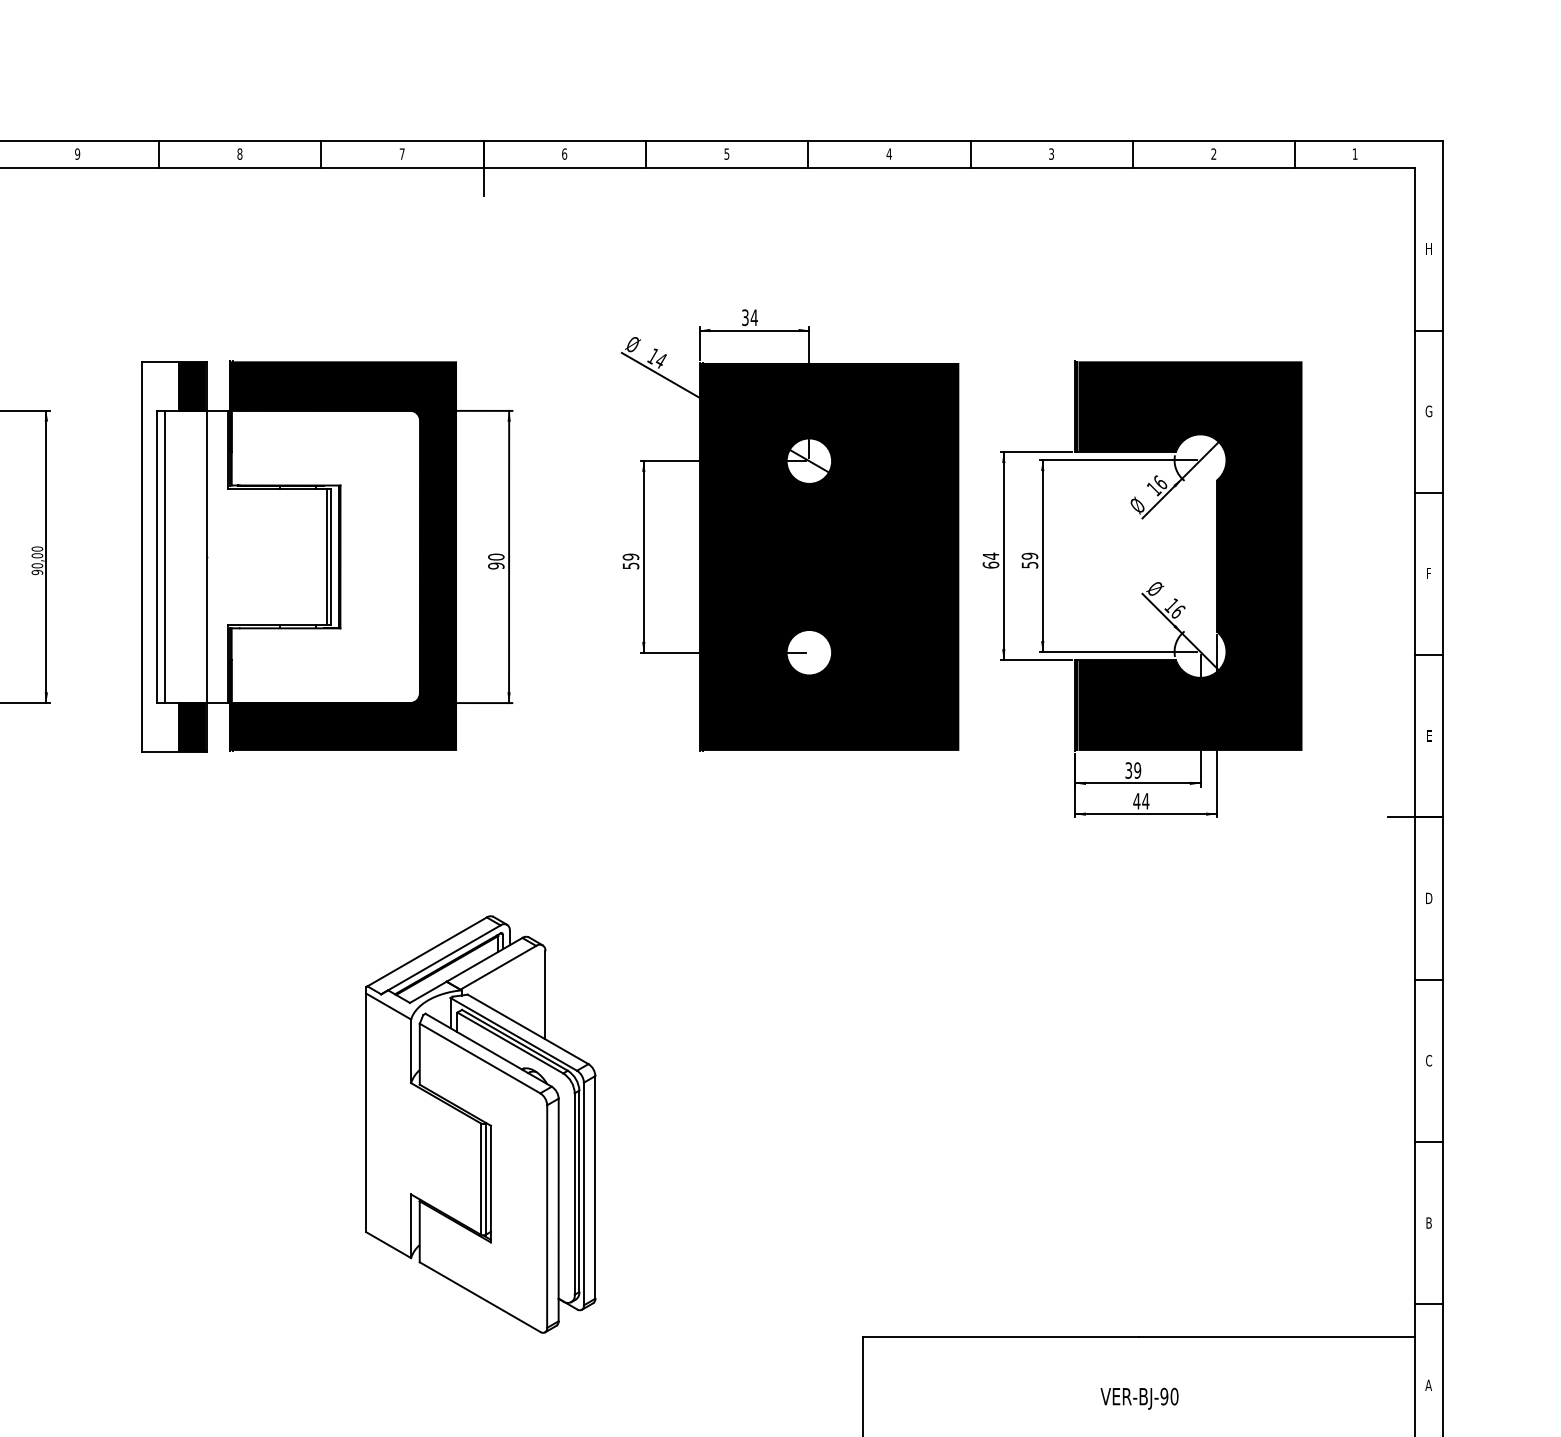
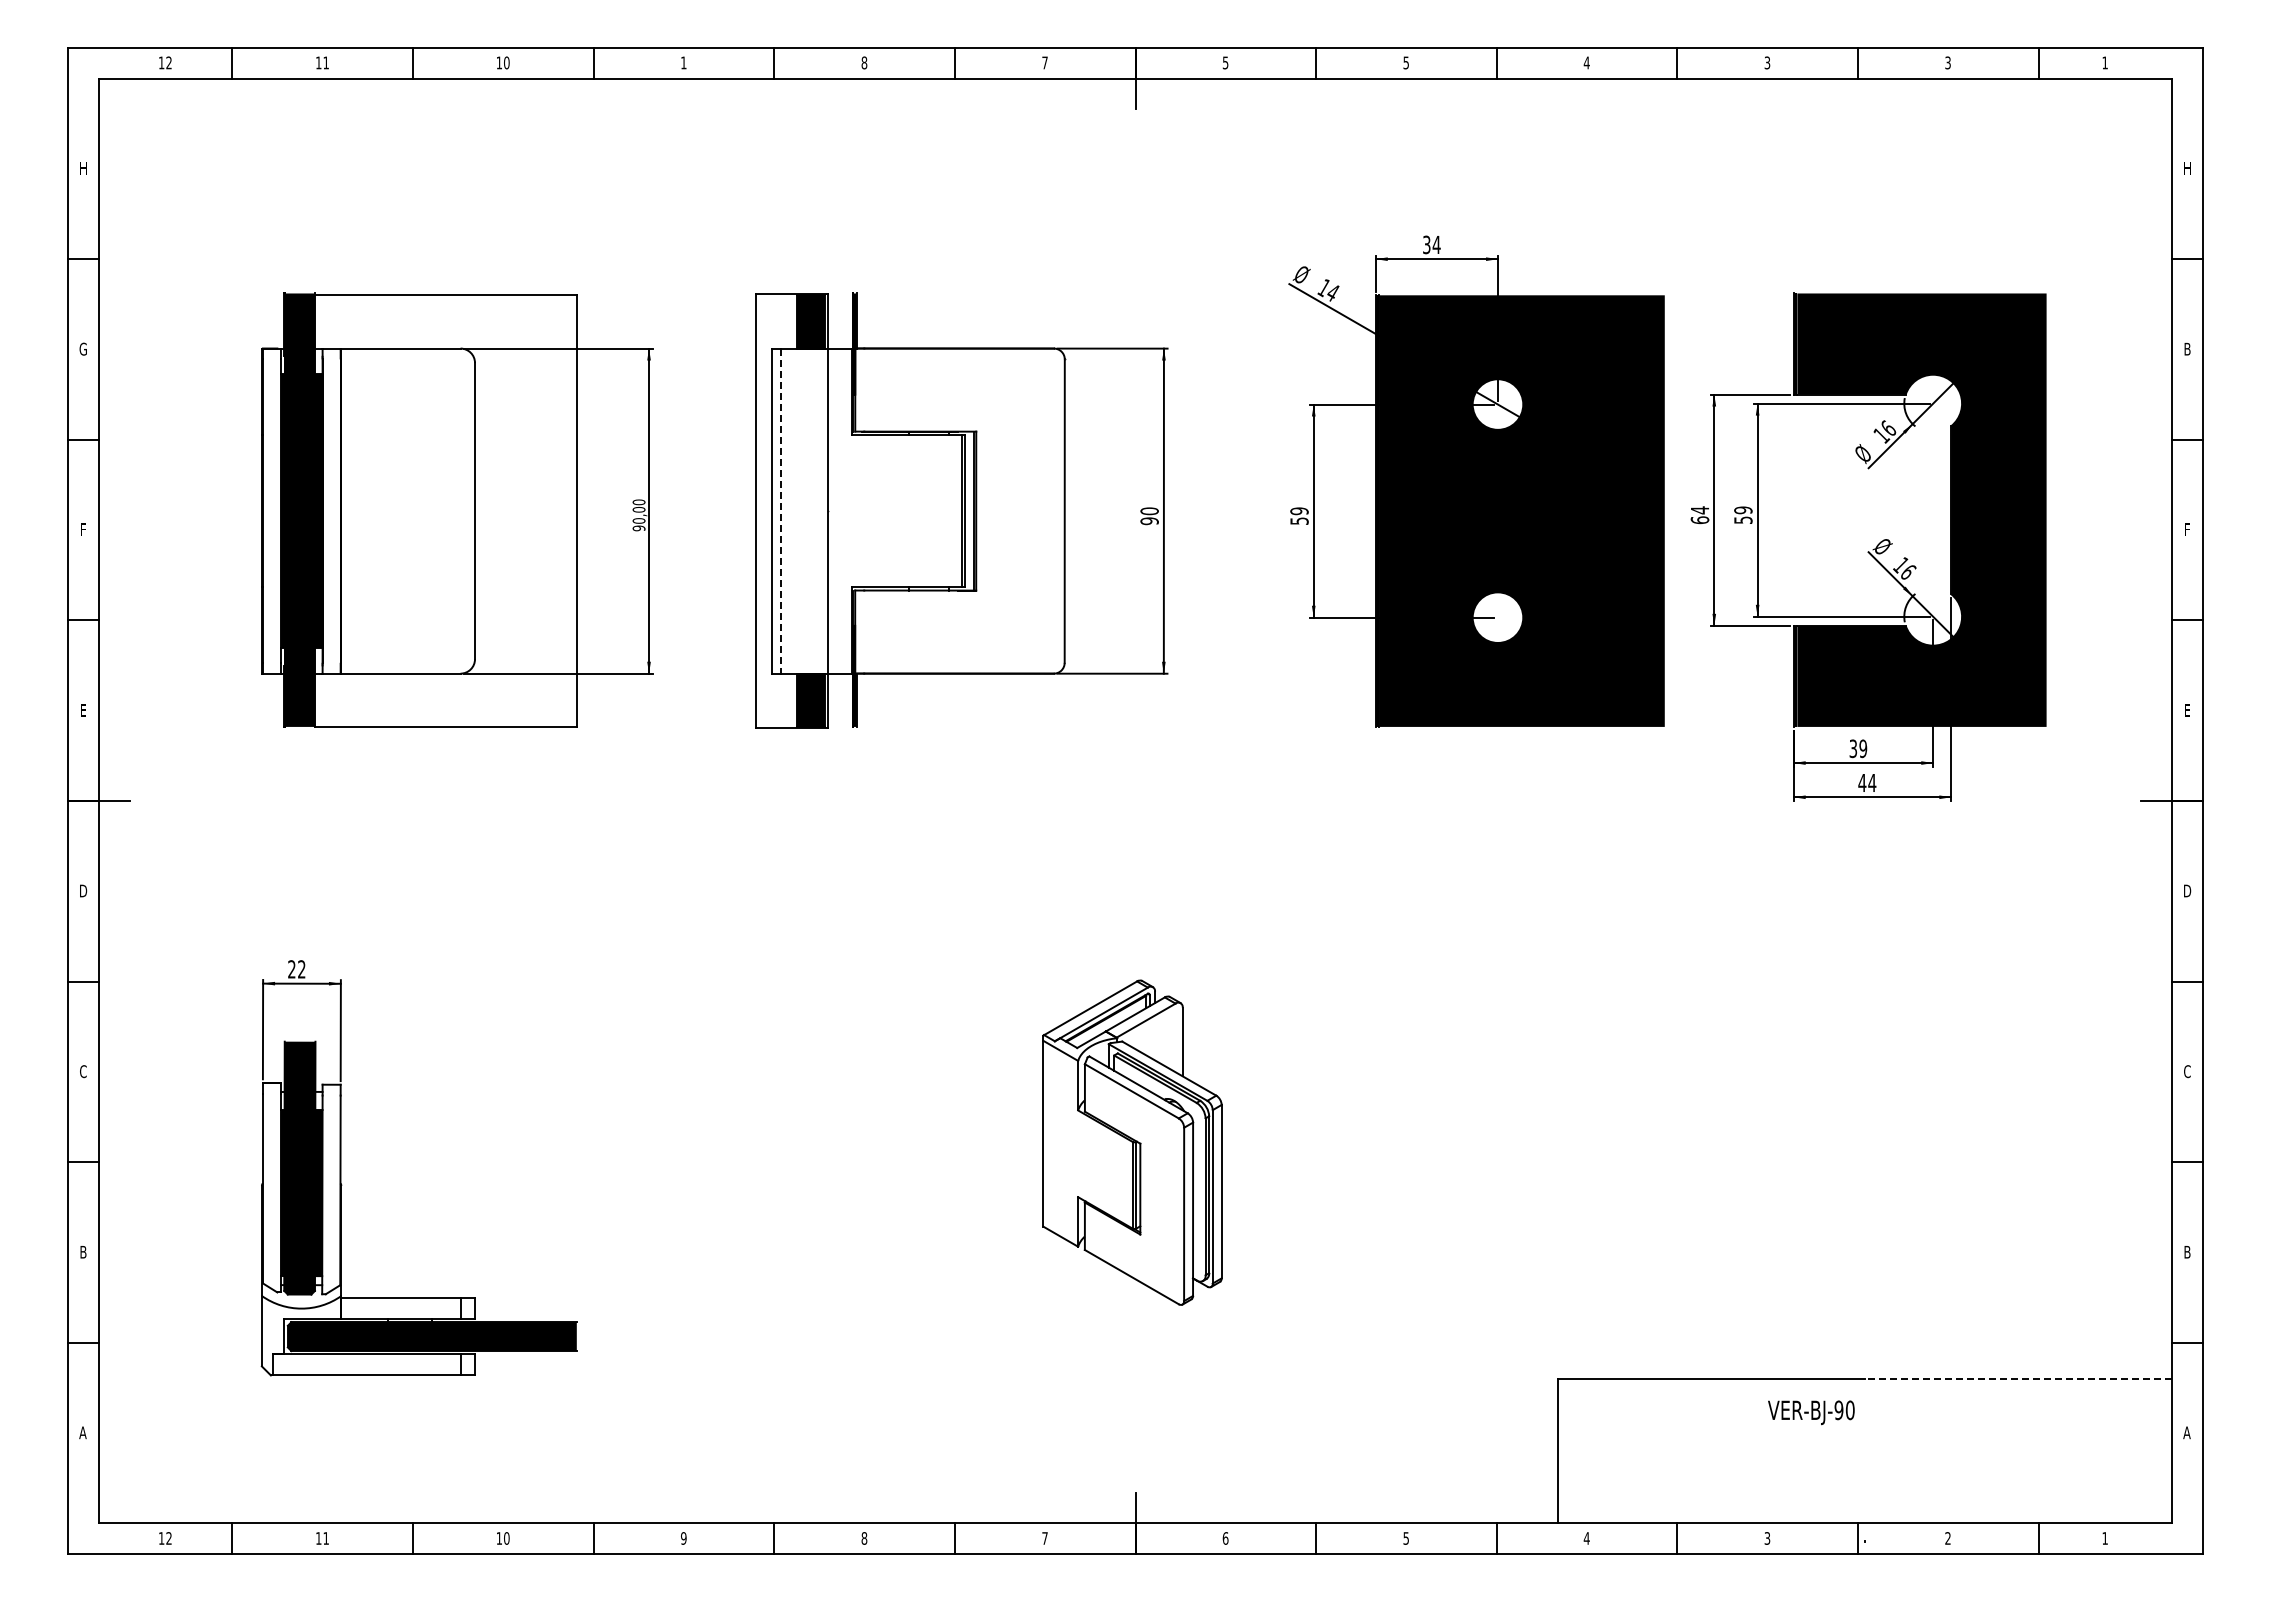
text: (77, 153) -> (683, 62), 9 -> 1
text: (564, 153) -> (1225, 62), 6 -> 5
text: (1213, 154) -> (1947, 63), 2 -> 3
text: (1428, 410) -> (2186, 348), G -> B
fill: (344, 555) -> (980, 509), removed
line: (165, 557) -> (781, 511), solid -> dashed
part: (480, 1124) -> (1132, 1142), size x0.7
line: (1277, 1336) -> (2018, 1378), solid -> dashed
text: (1139, 1398) -> (1811, 1412), moved

